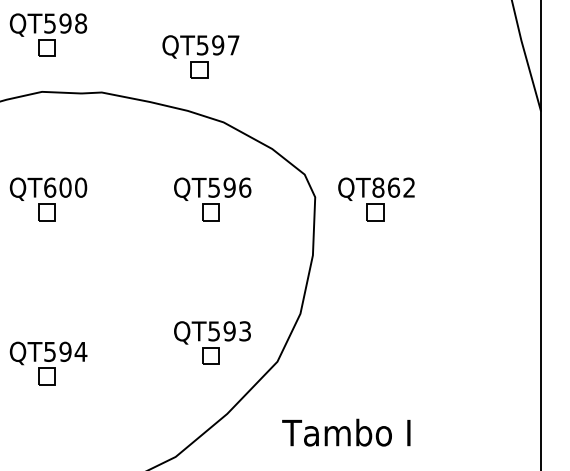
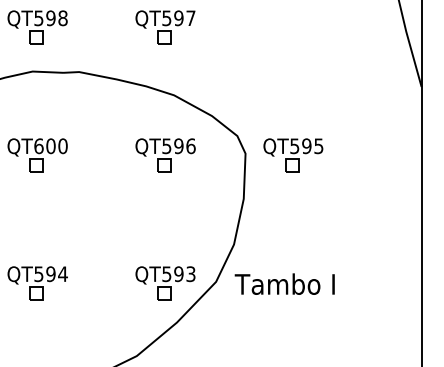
part: (200, 57) -> (165, 27), moved
text: (393, 188) -> (306, 146), QT862 -> QT595
part: (212, 343) -> (165, 283), moved
text: (345, 431) -> (284, 283), moved

